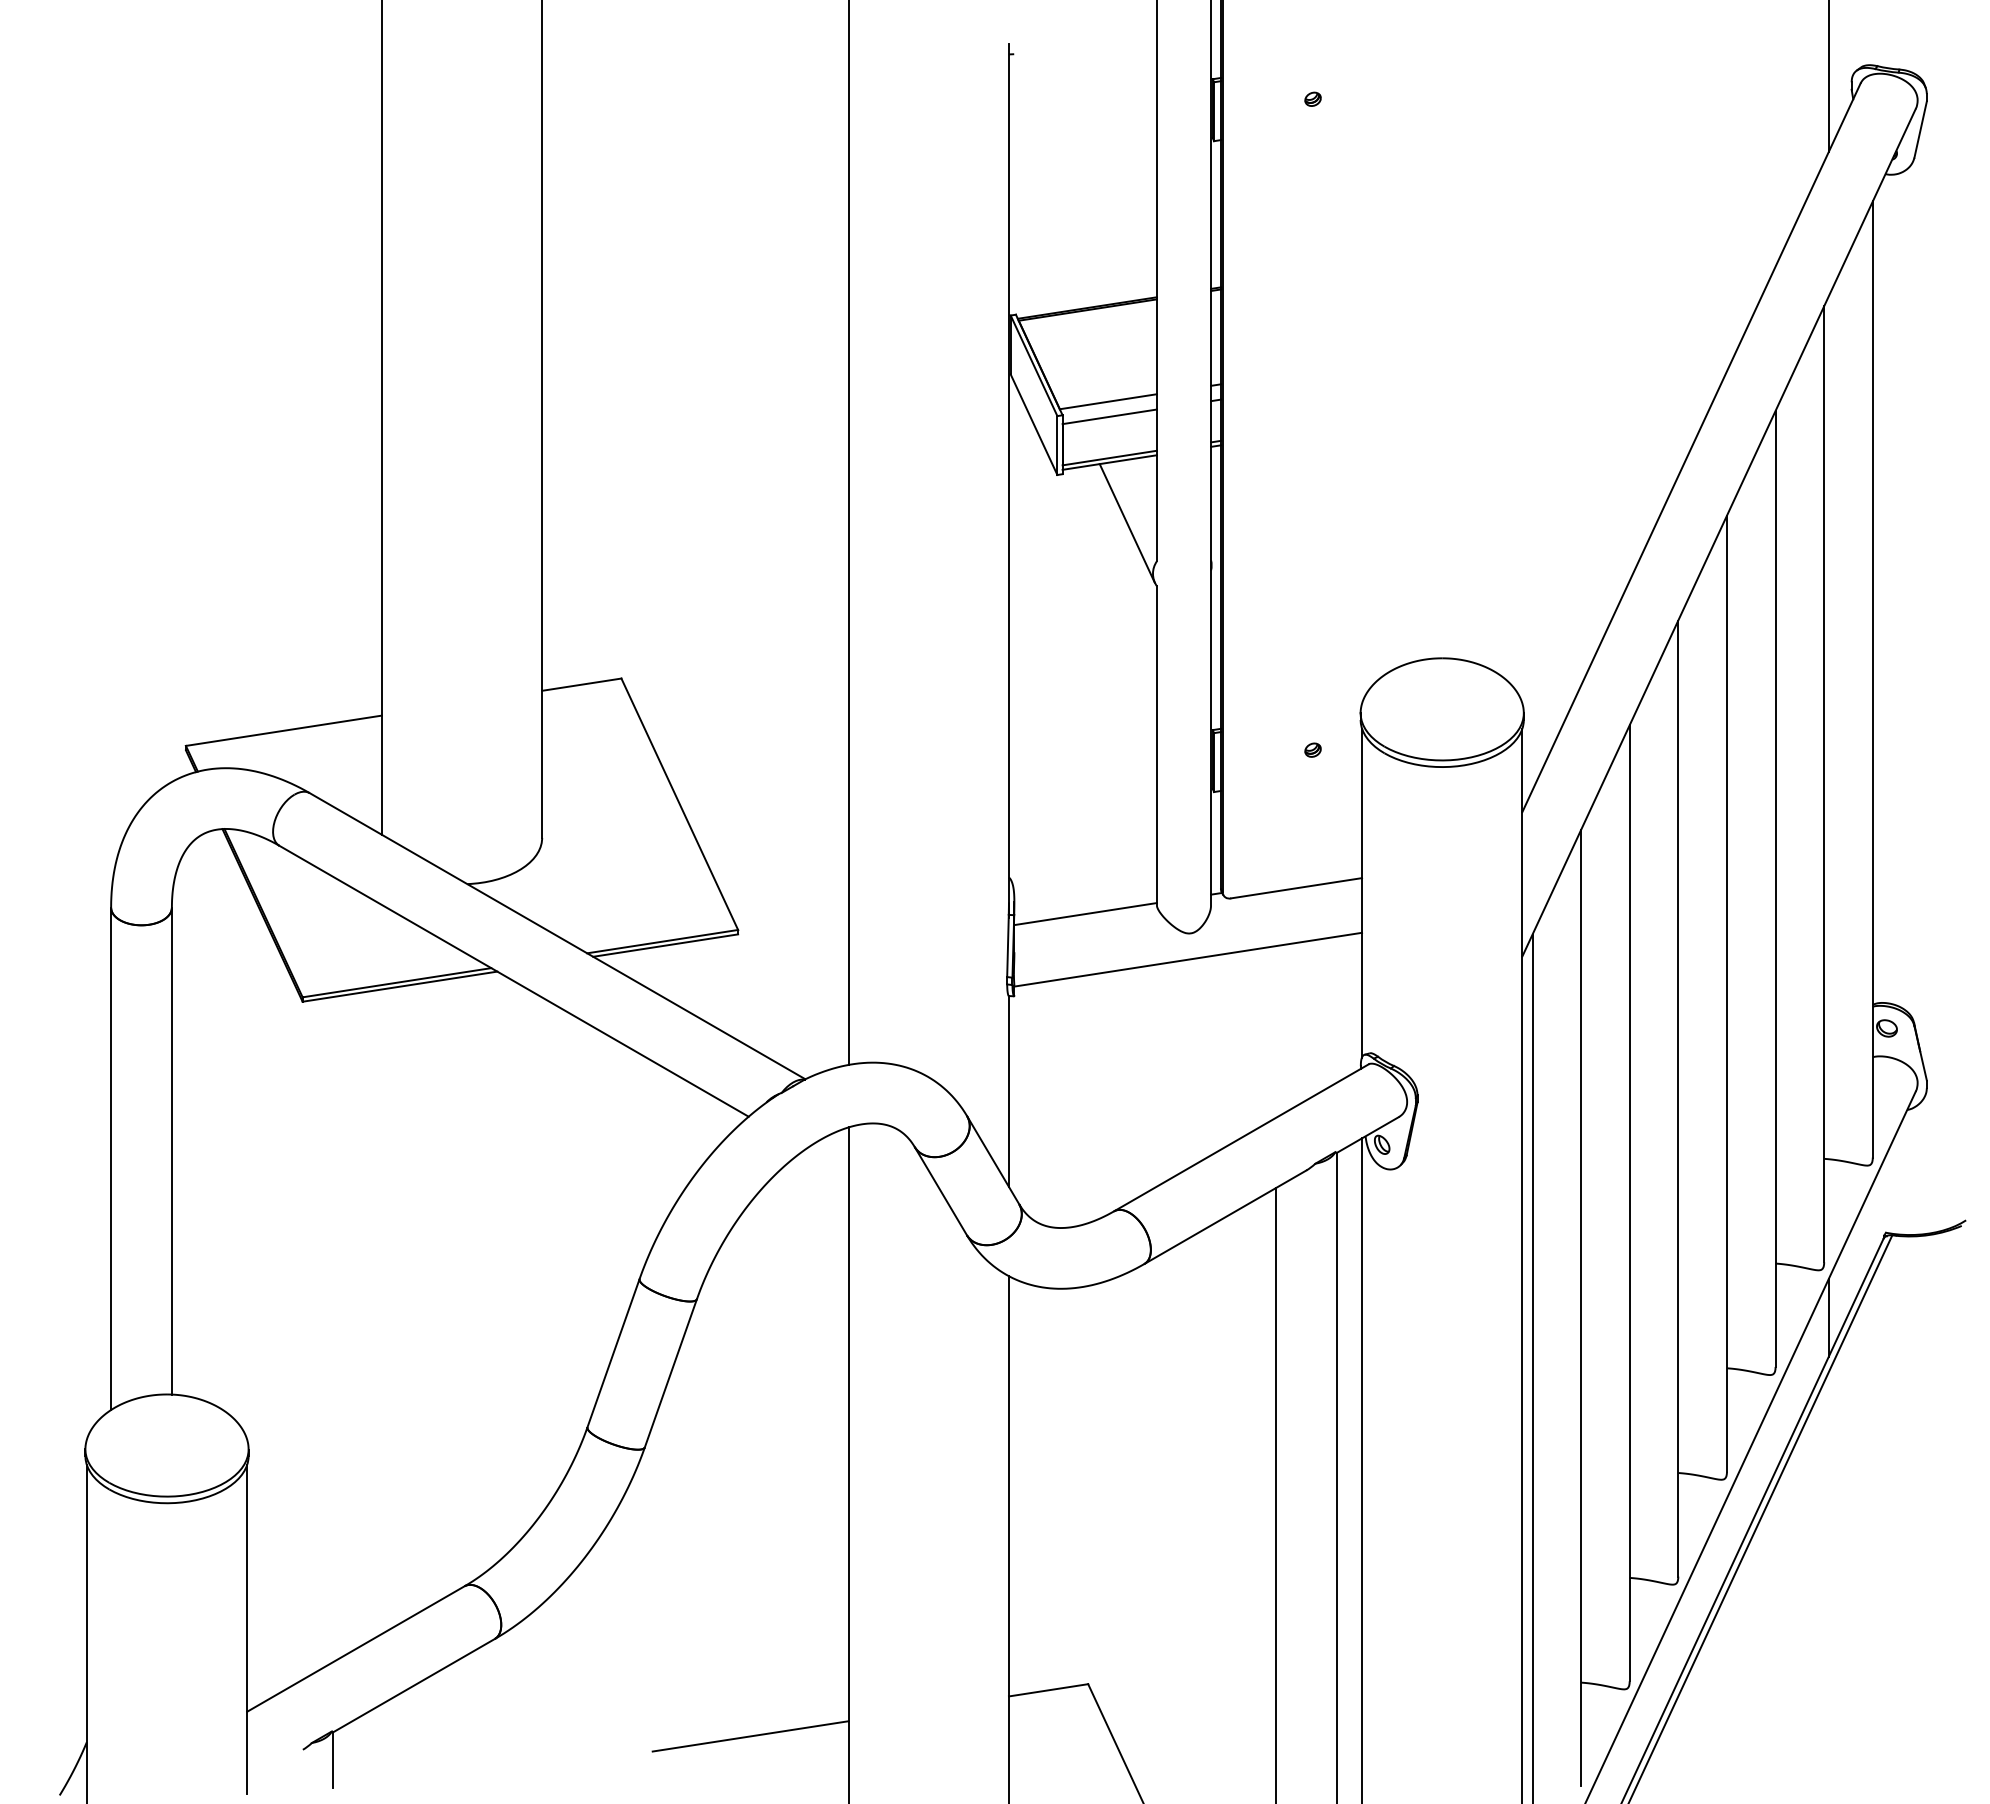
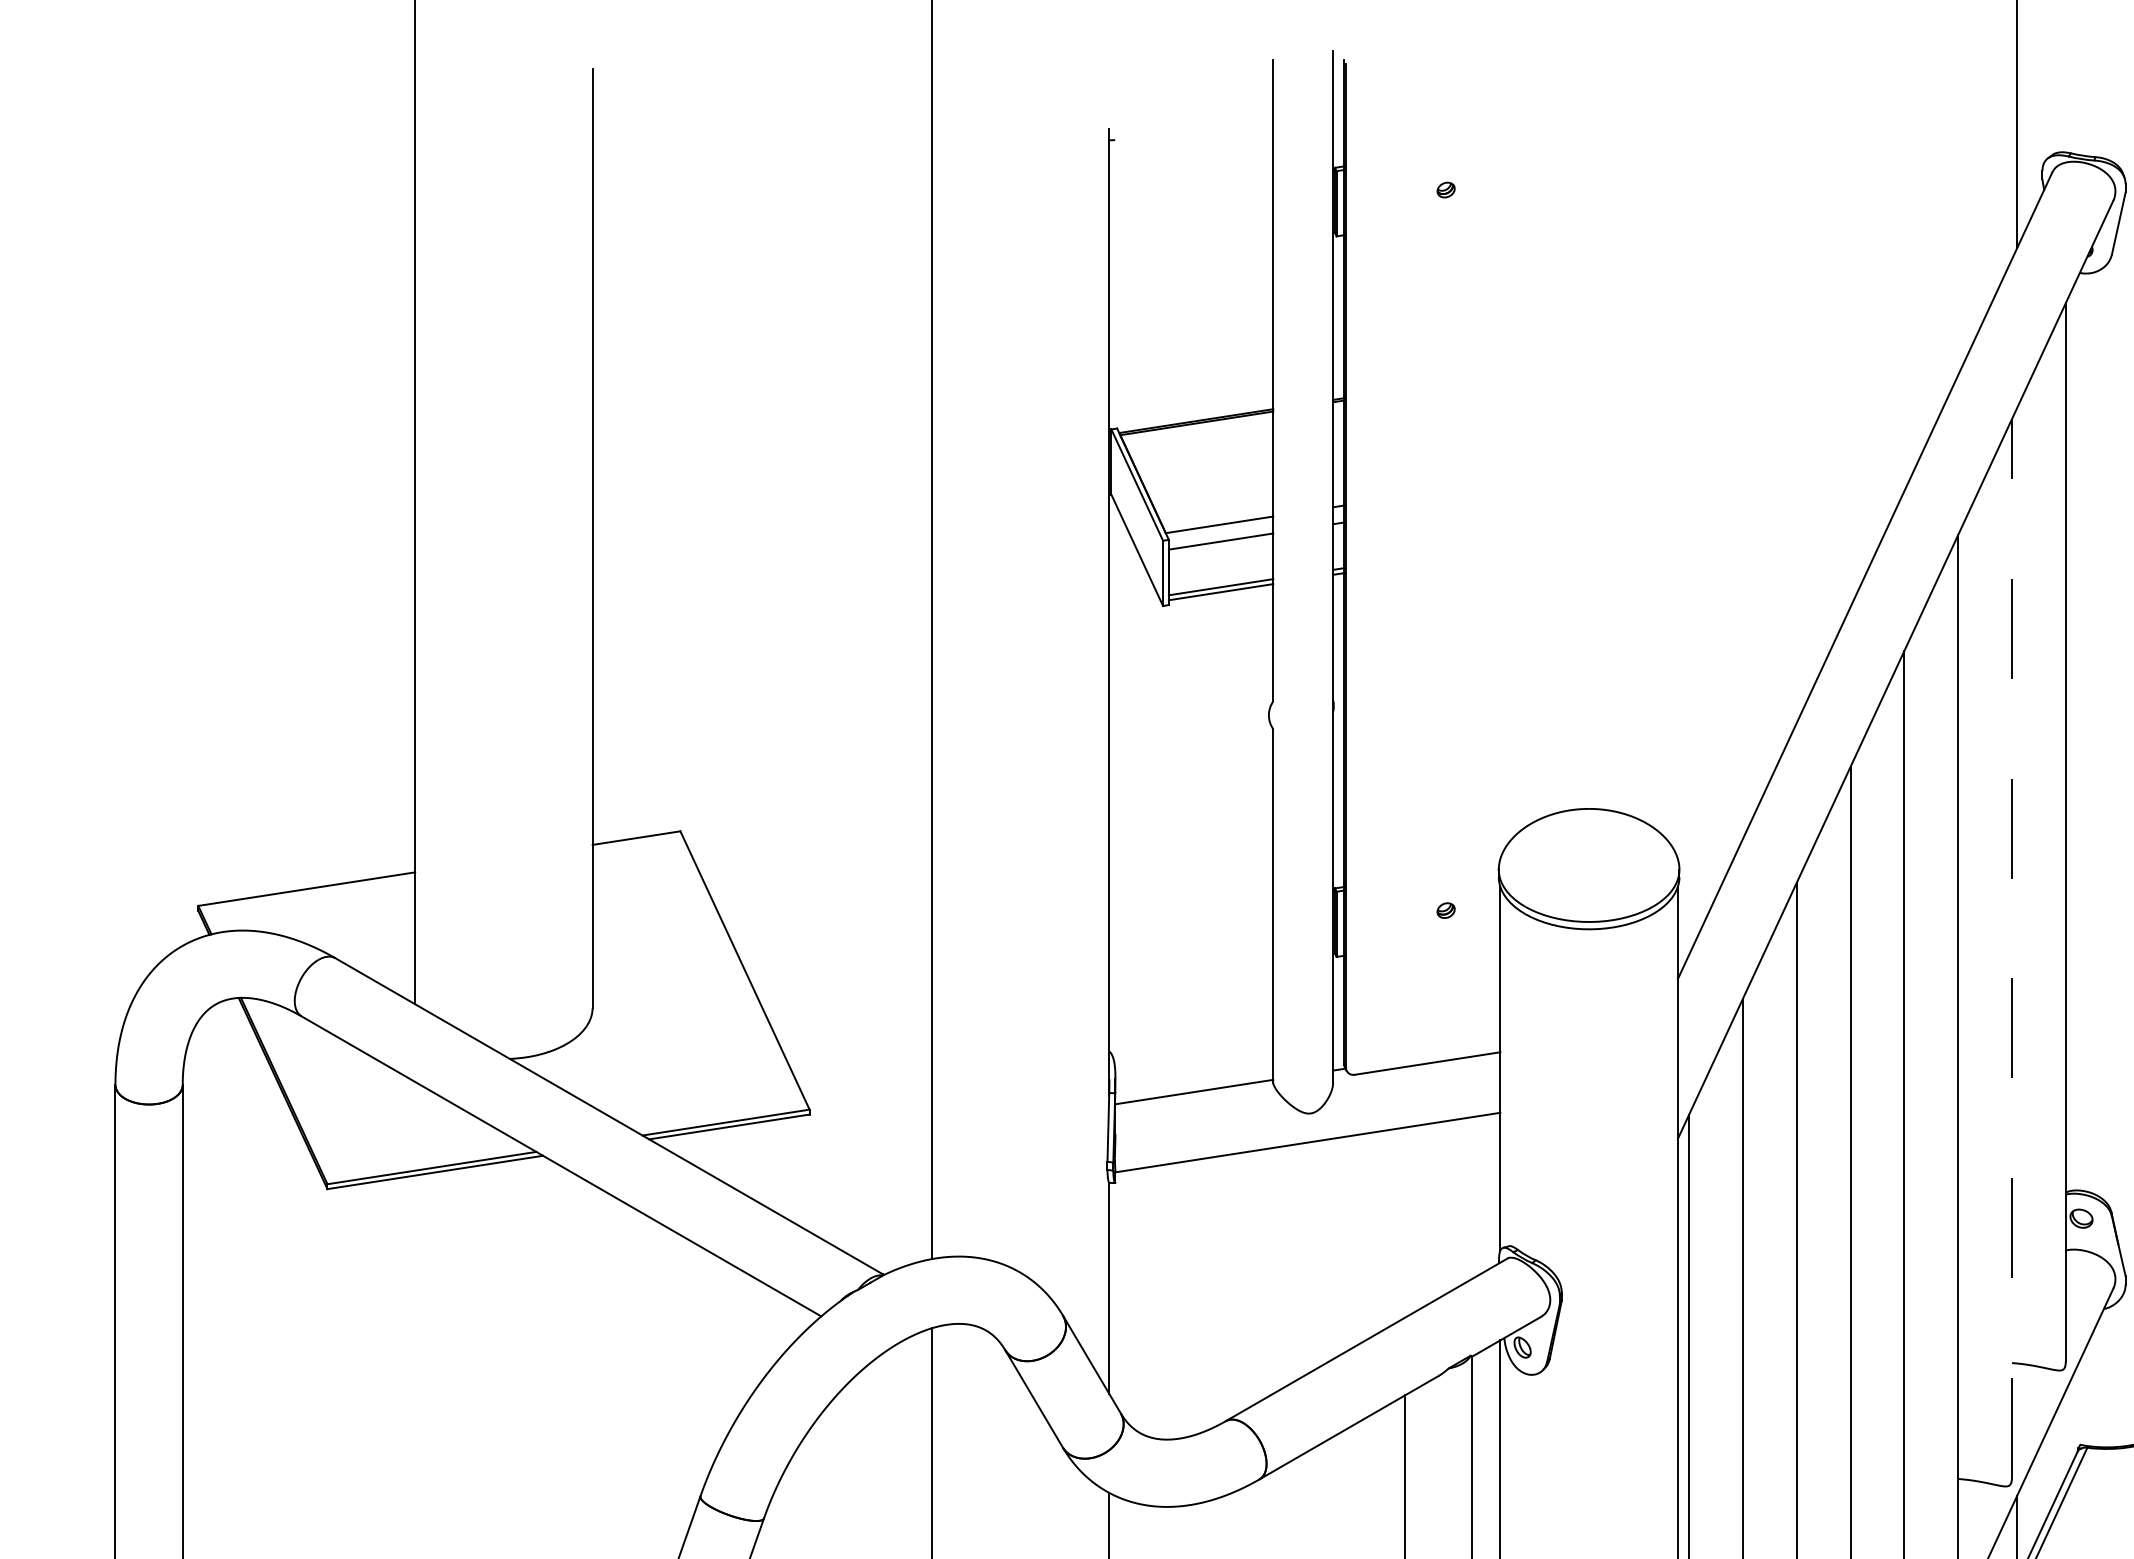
line: (1126, 523) -> (1239, 659), removed
line: (1824, 783) -> (2012, 947), solid -> dashed

